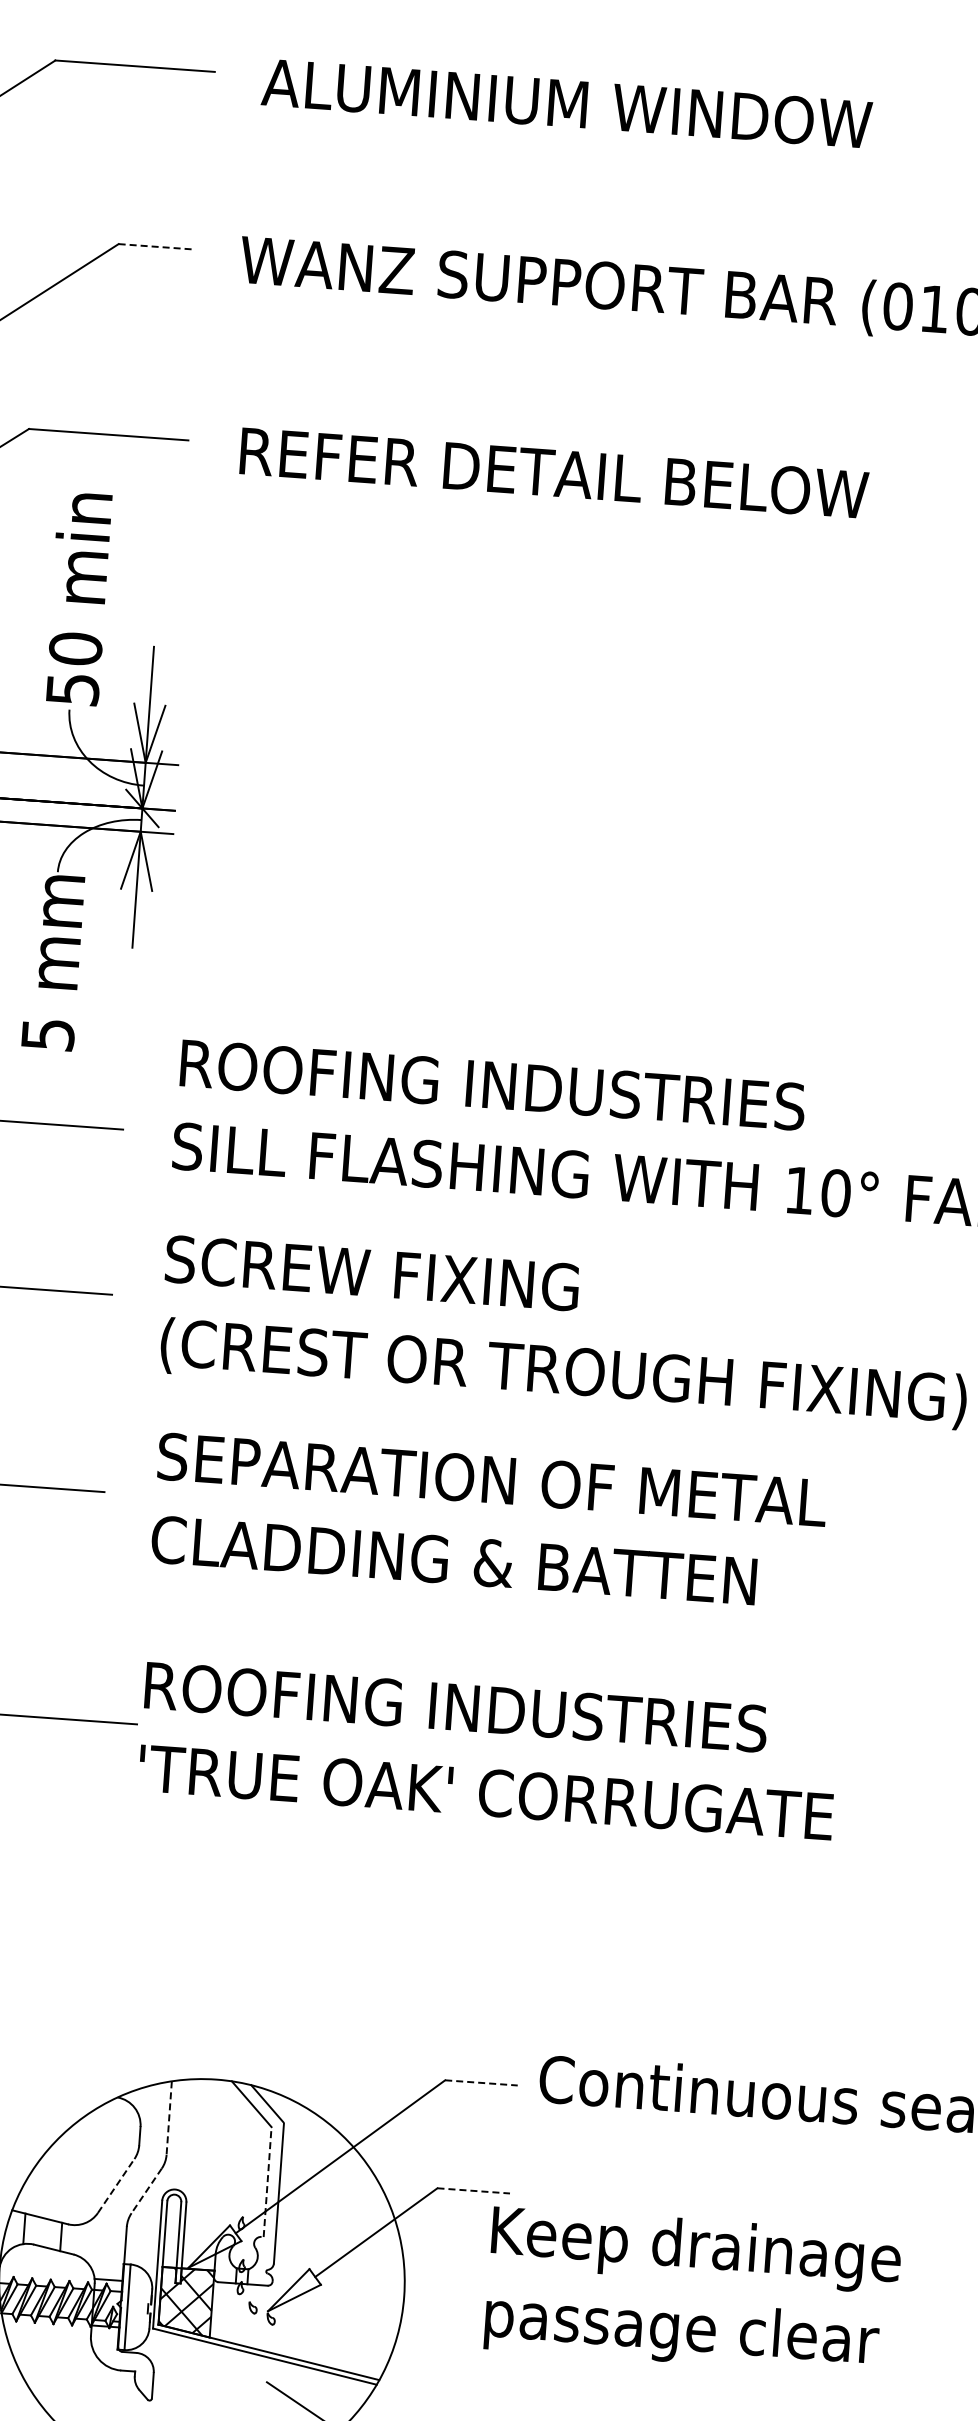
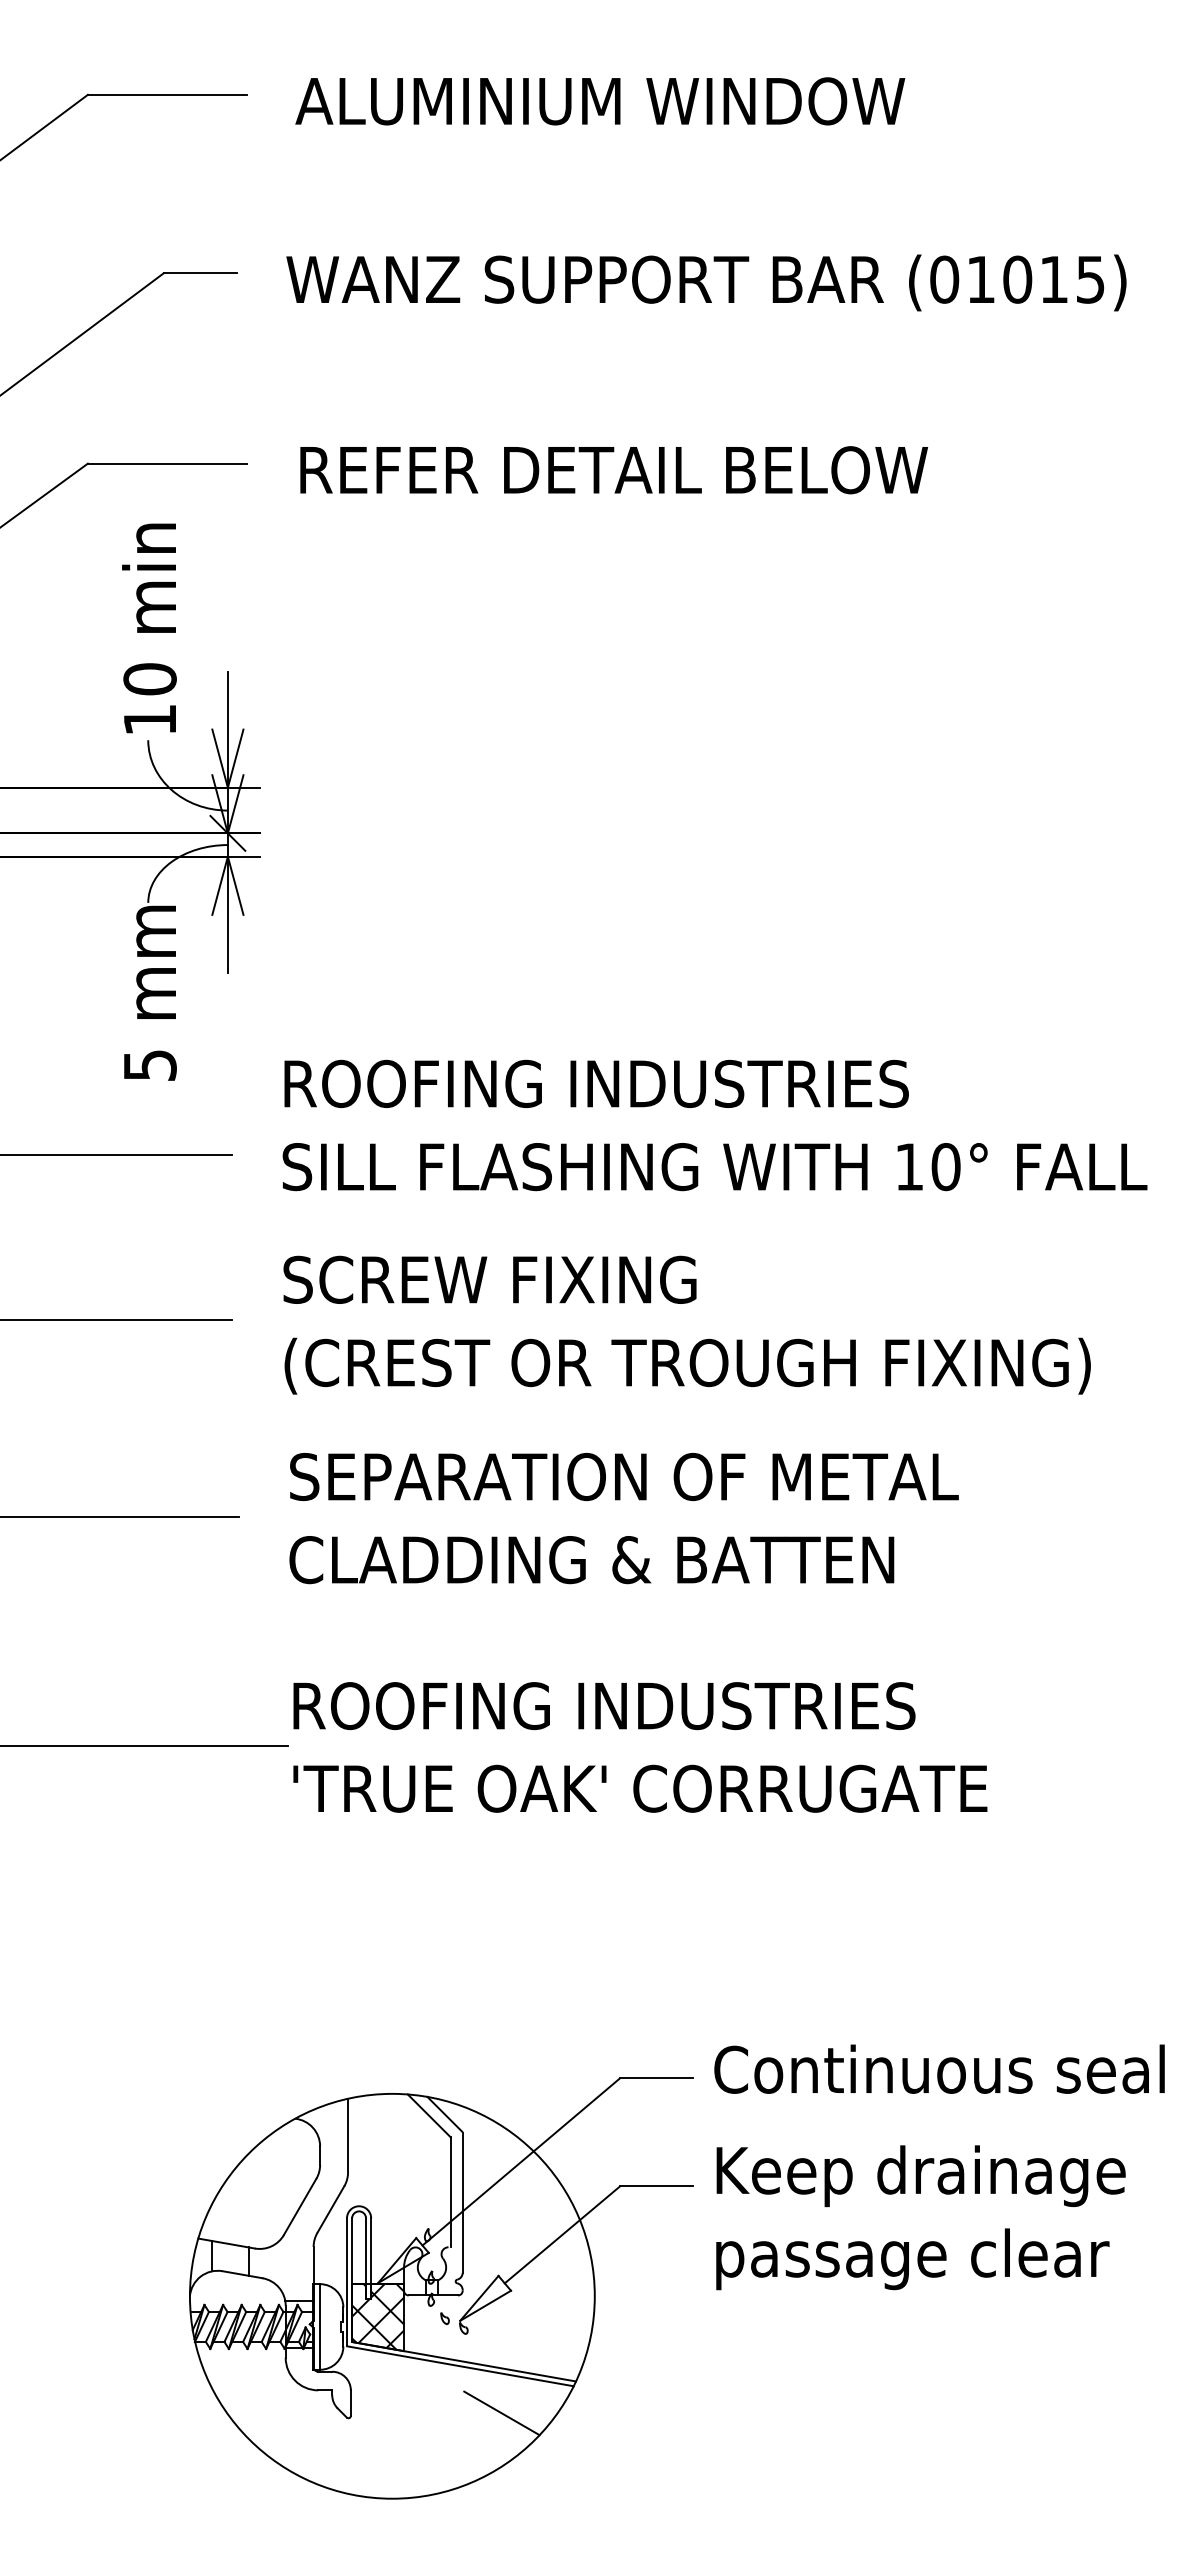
line: (155, 247) -> (200, 273), dashed -> solid
text: (73, 690) -> (150, 720), 50 -> 10
line: (481, 2083) -> (656, 2078), dashed -> solid
line: (169, 2118) -> (348, 2135), dashed -> solid
line: (267, 2181) -> (450, 2191), dashed -> solid
line: (116, 2185) -> (300, 2206), dashed -> solid
line: (146, 2190) -> (330, 2209), dashed -> solid
line: (473, 2191) -> (656, 2186), dashed -> solid
text: (692, 2291) -> (920, 2217), moved

